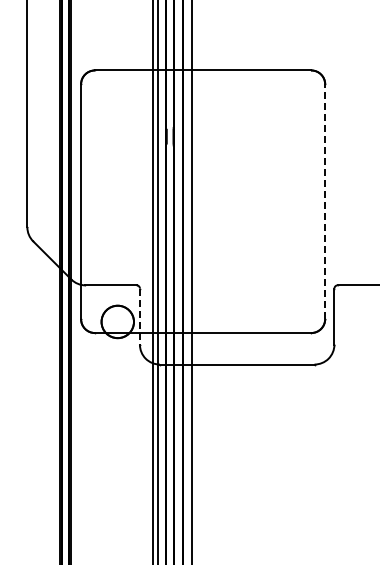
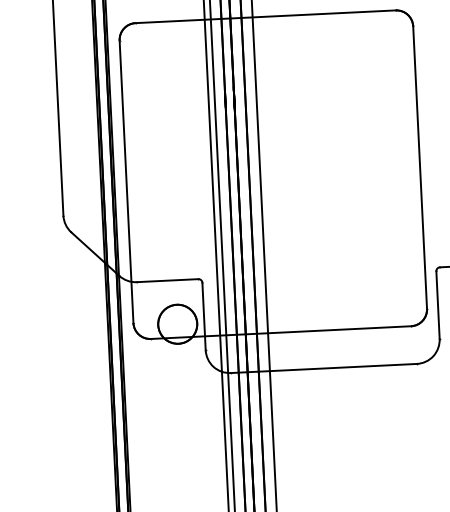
line: (325, 201) -> (420, 167), dashed -> solid
line: (139, 317) -> (203, 317), dashed -> solid

